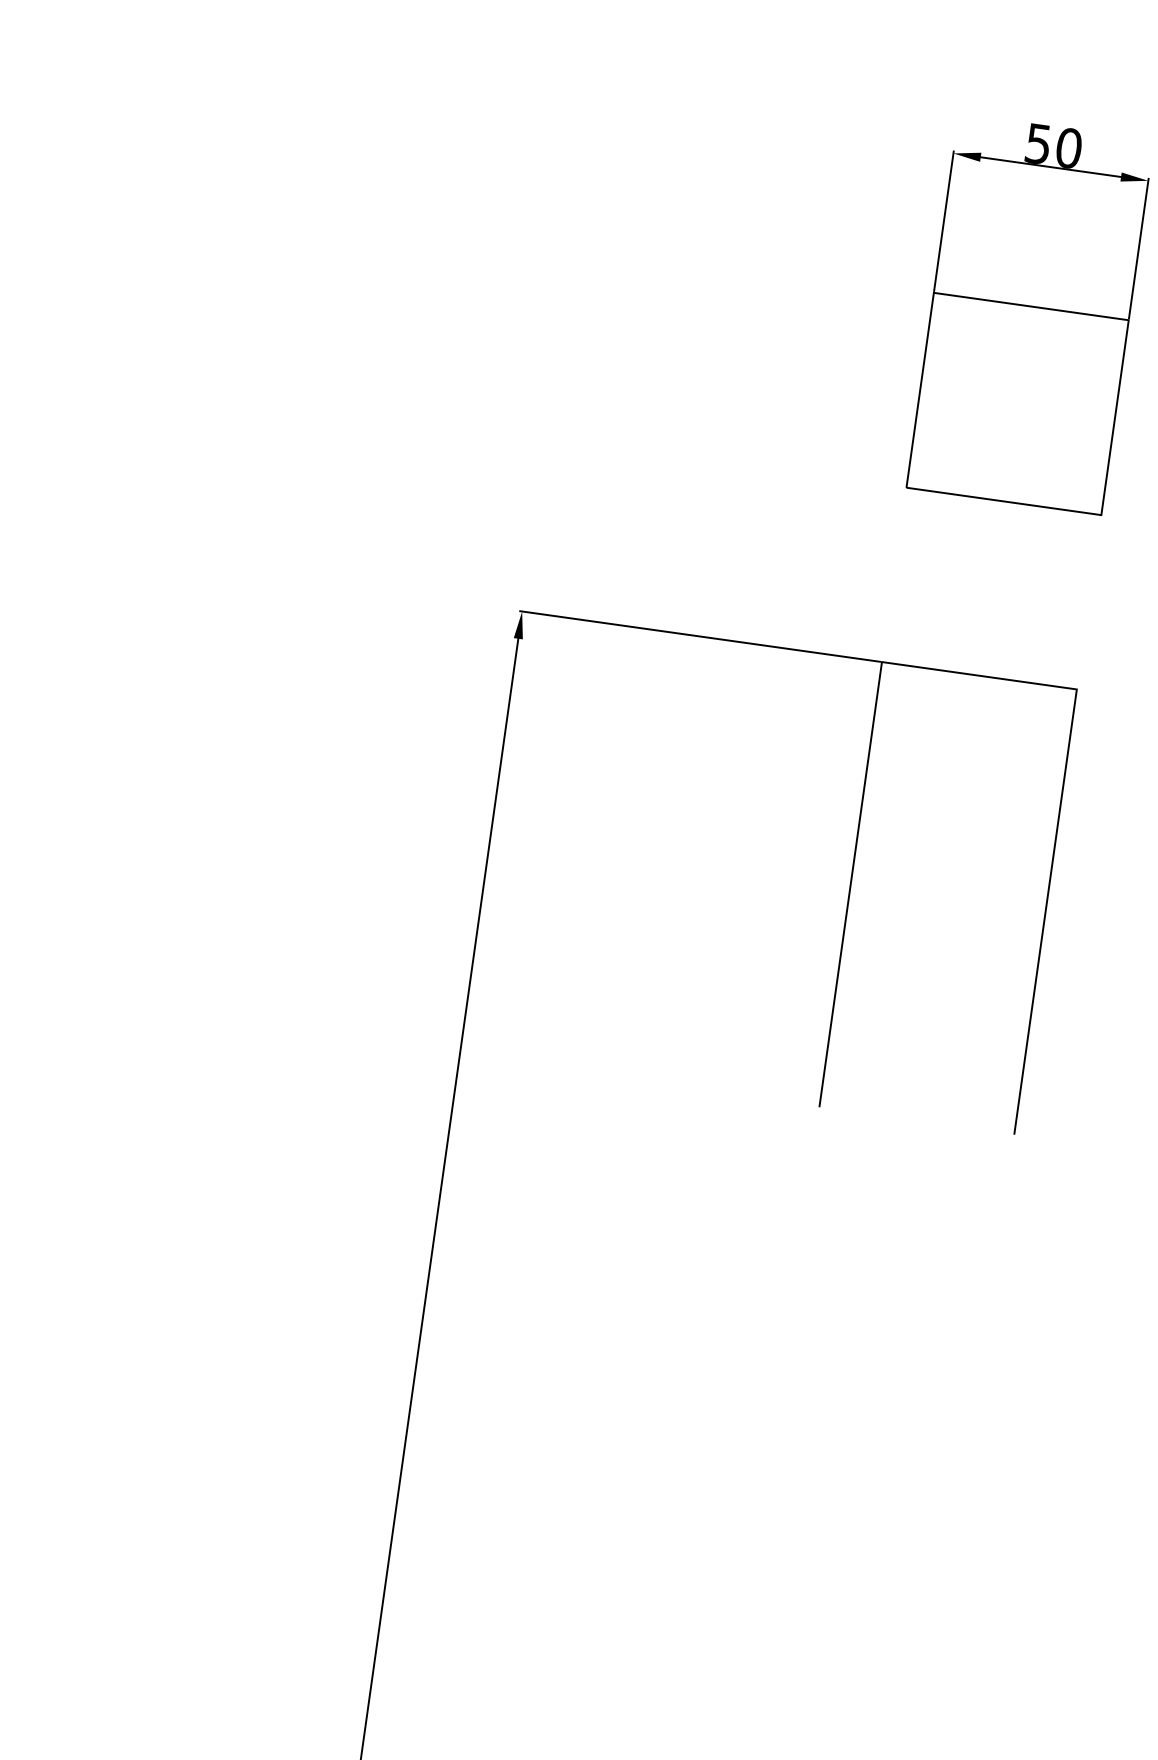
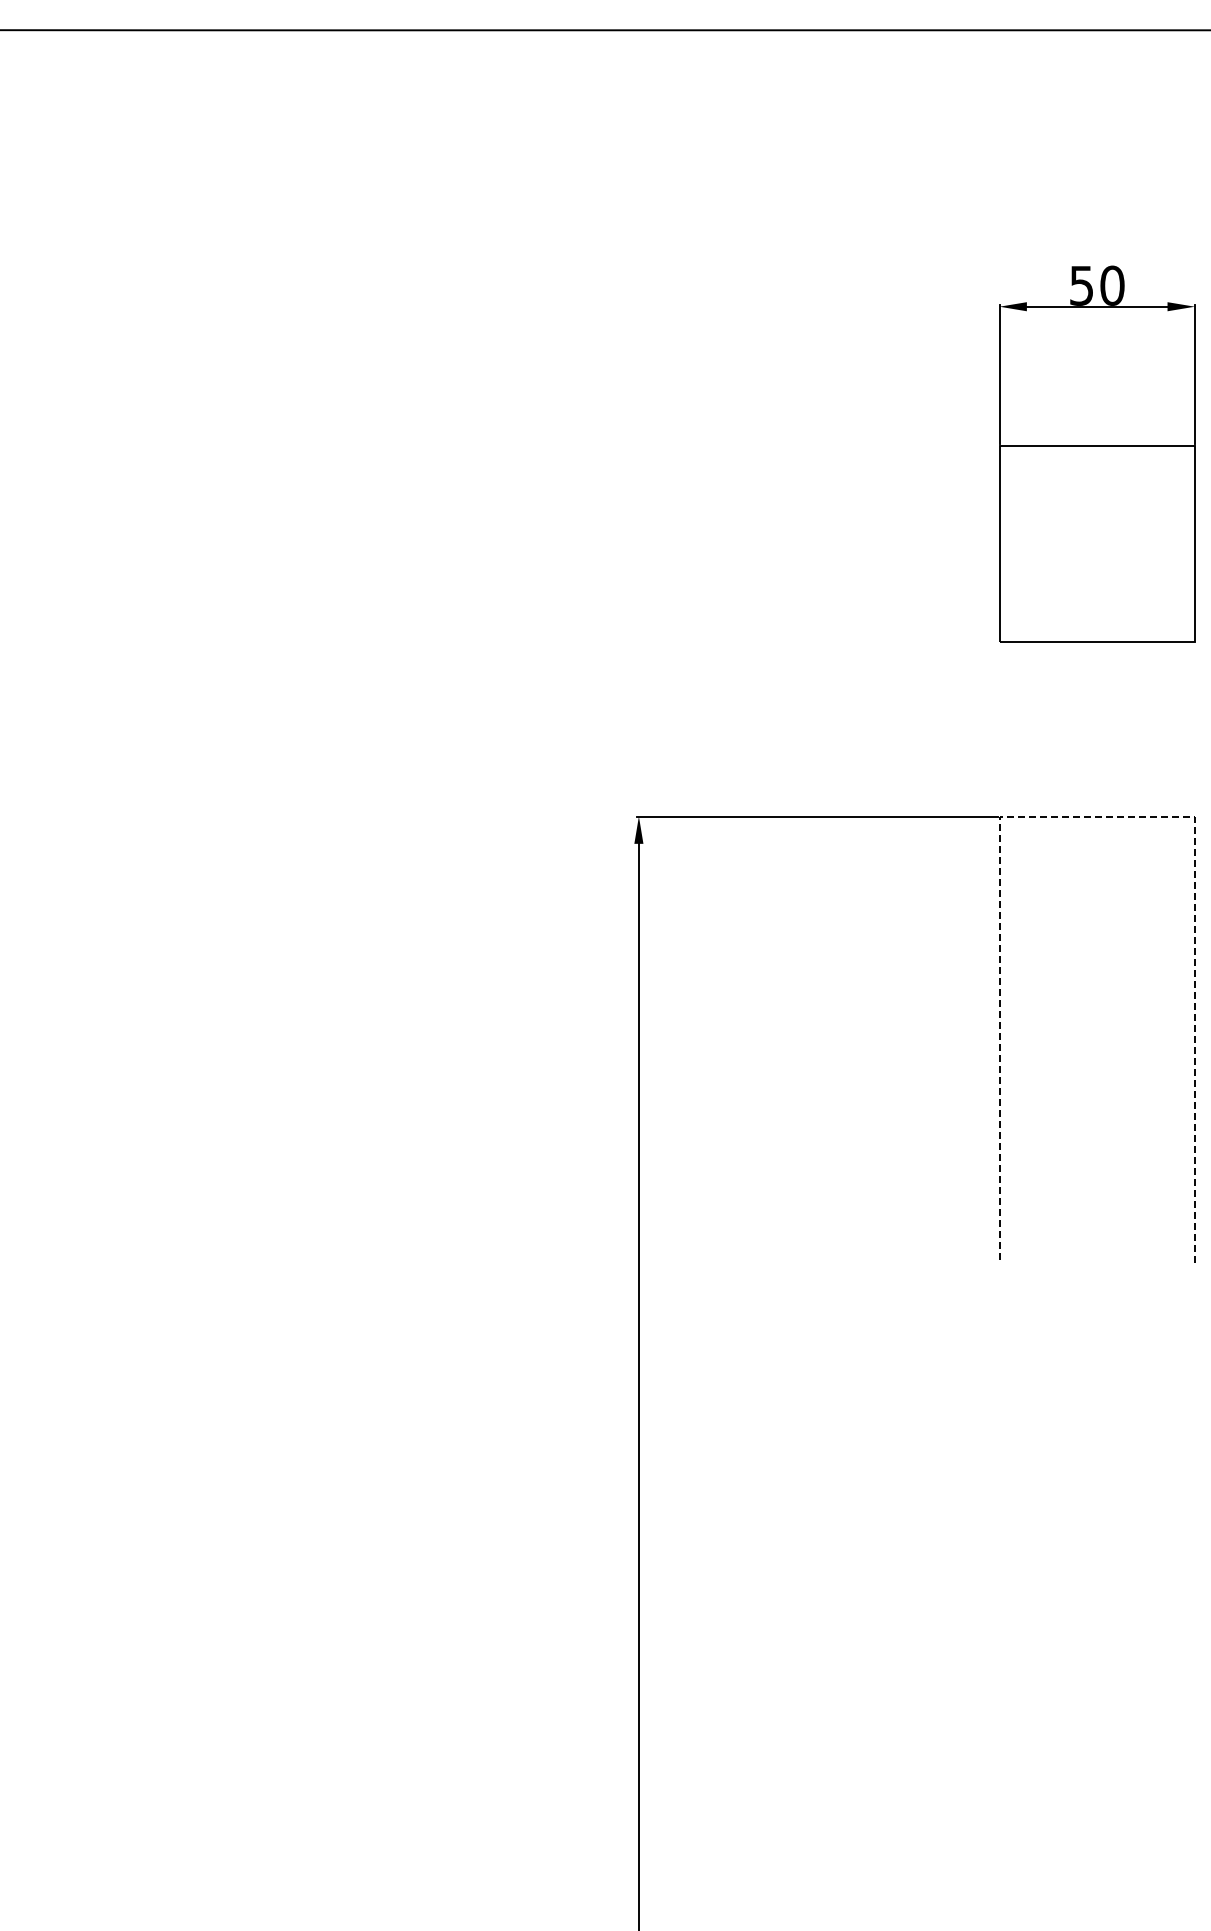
line: (979, 675) -> (1097, 816), solid -> dashed

